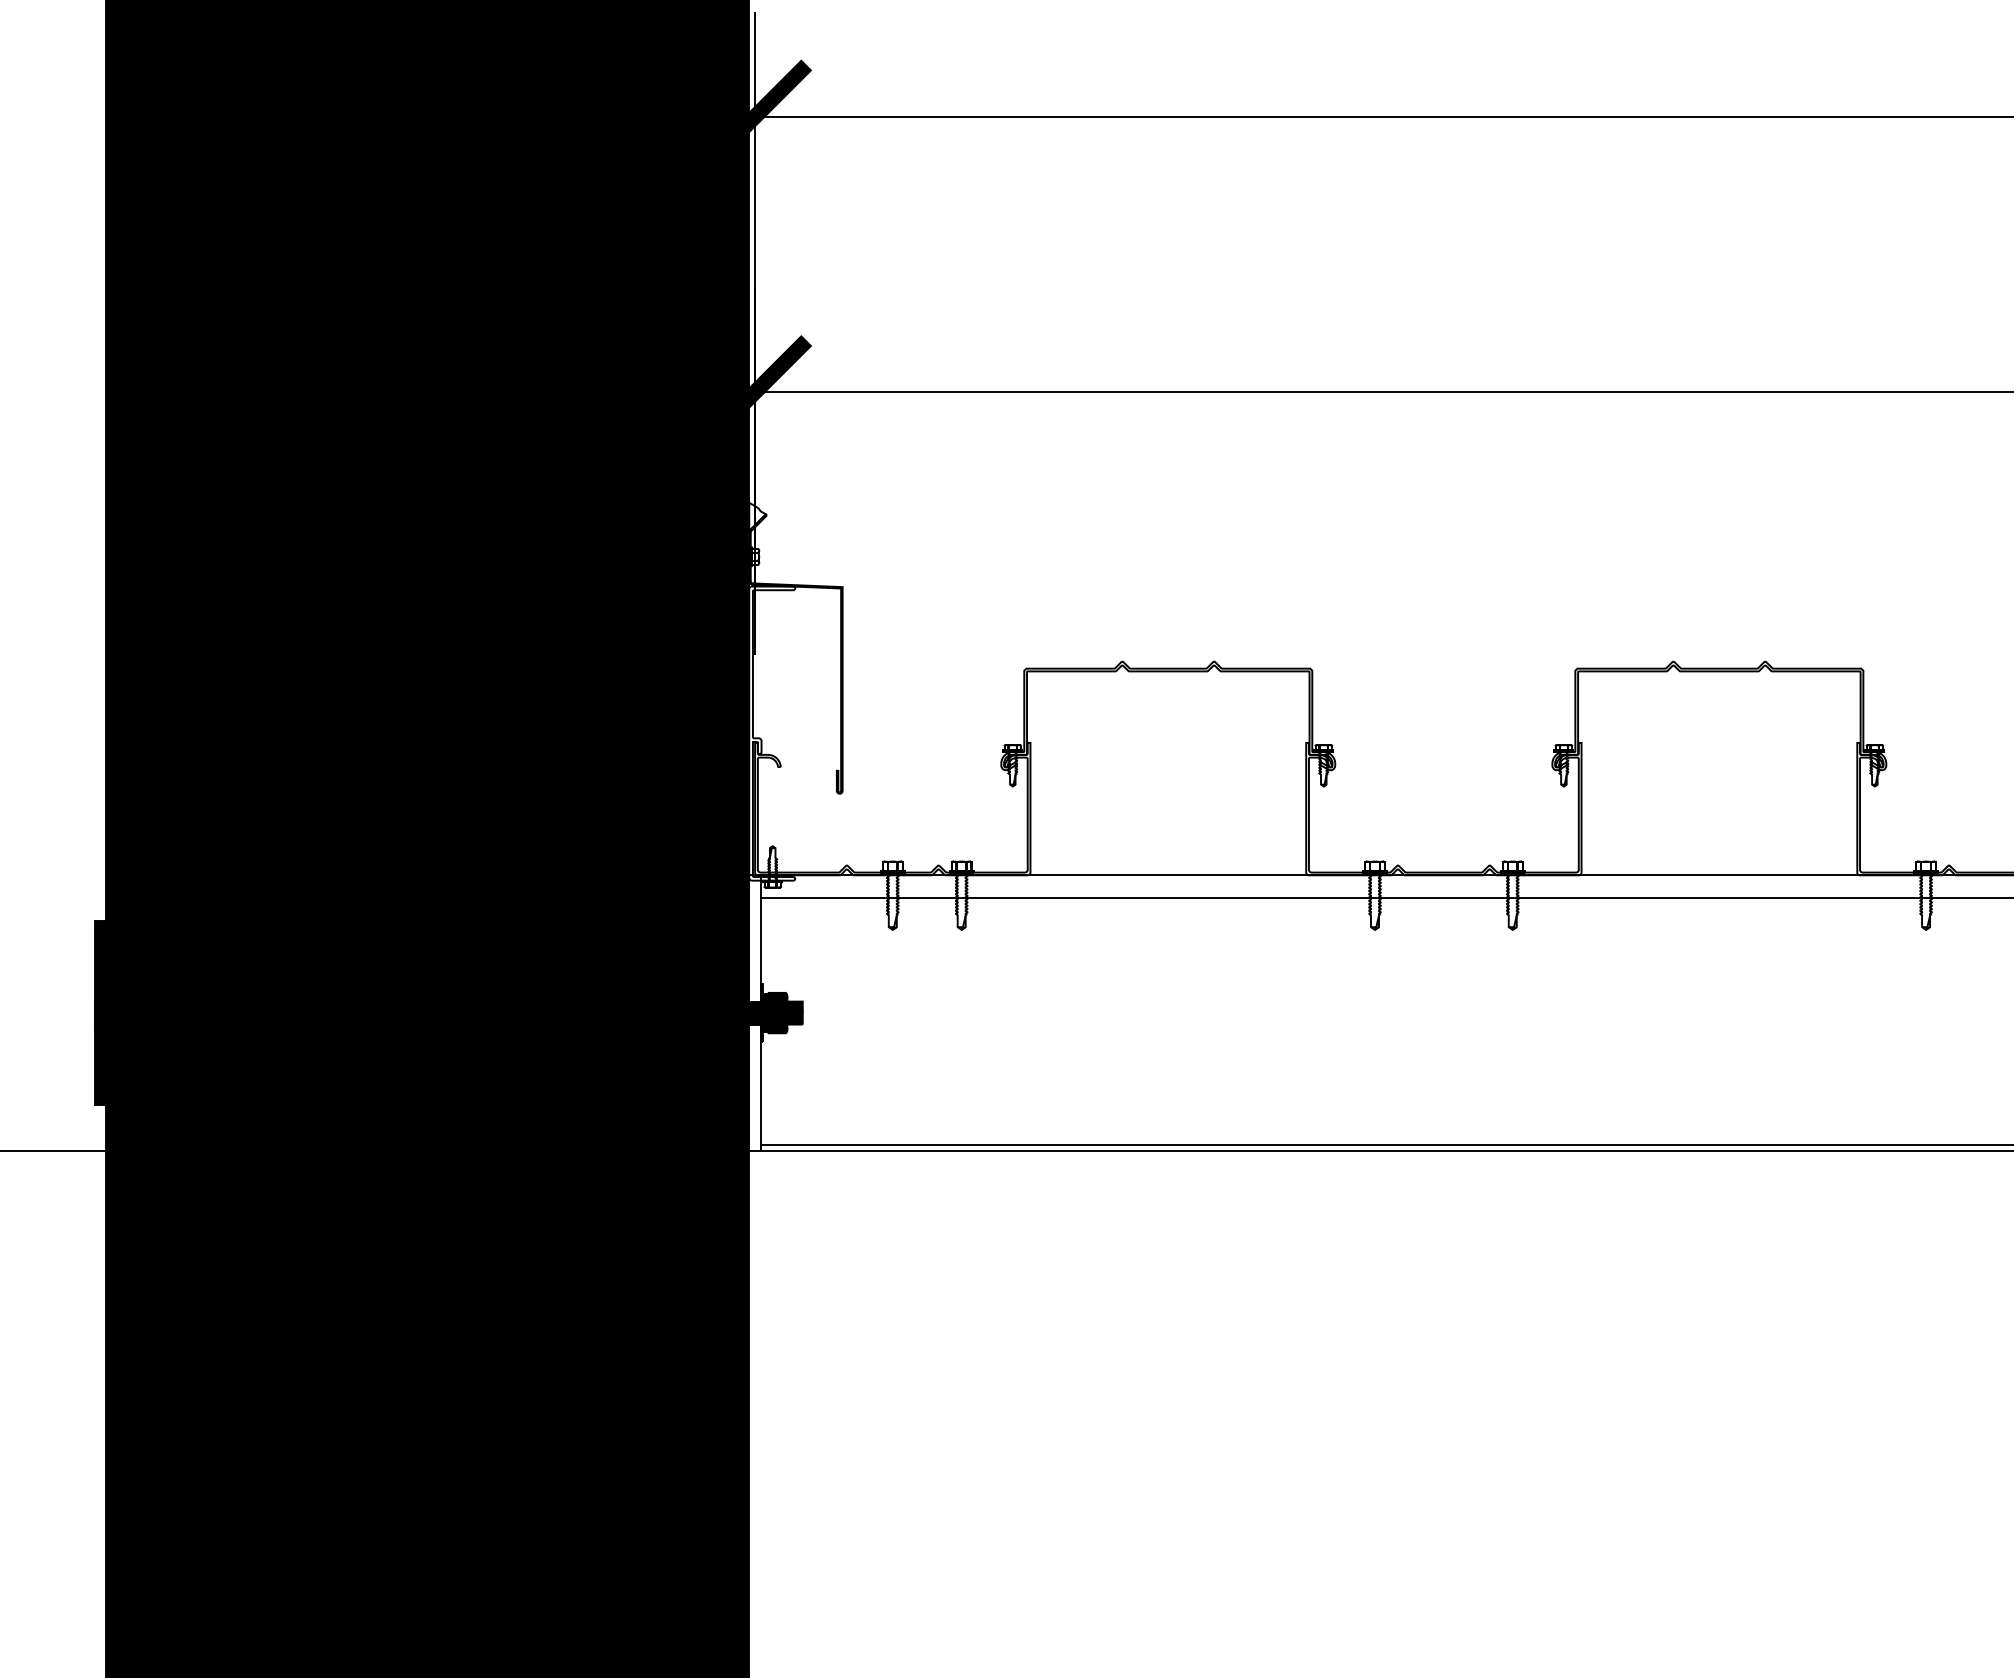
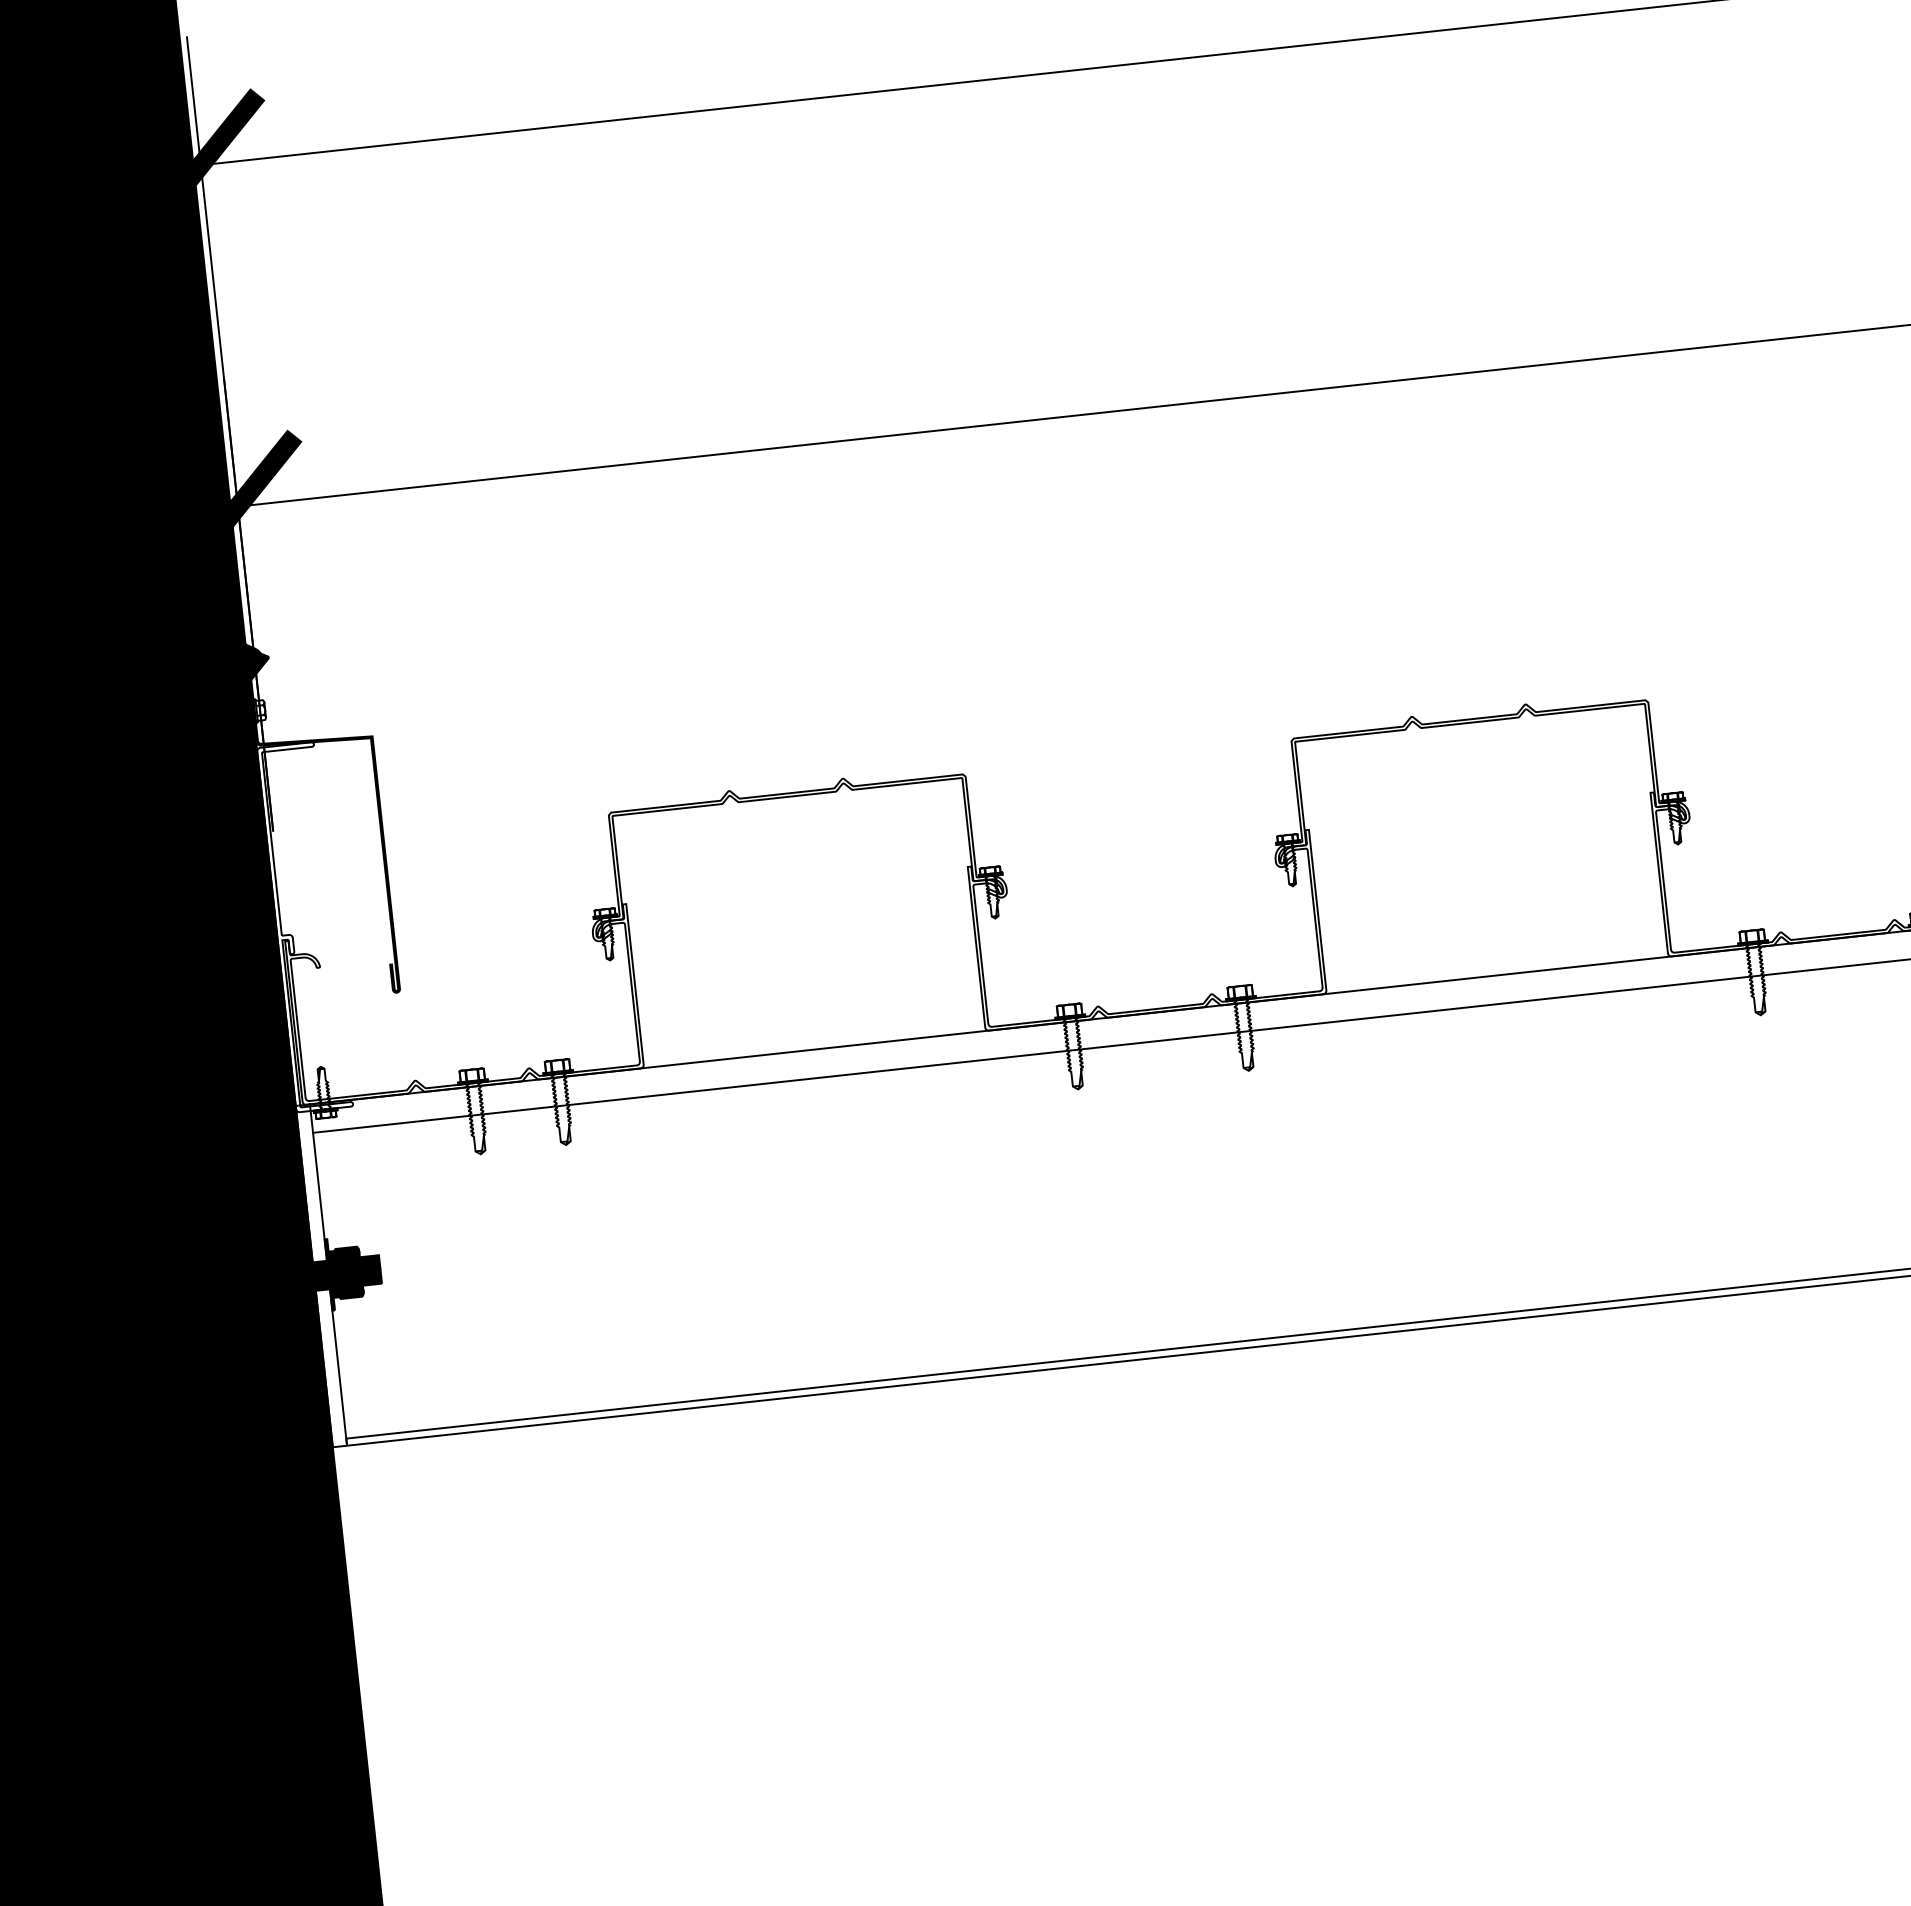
fill: (757, 517) -> (257, 661), added

